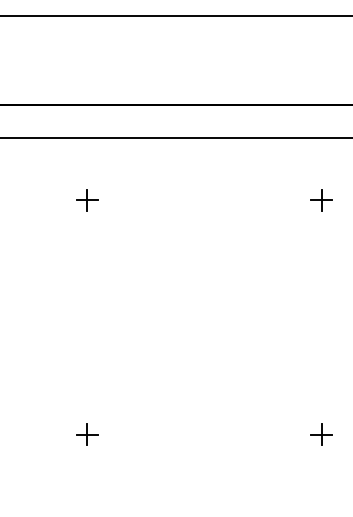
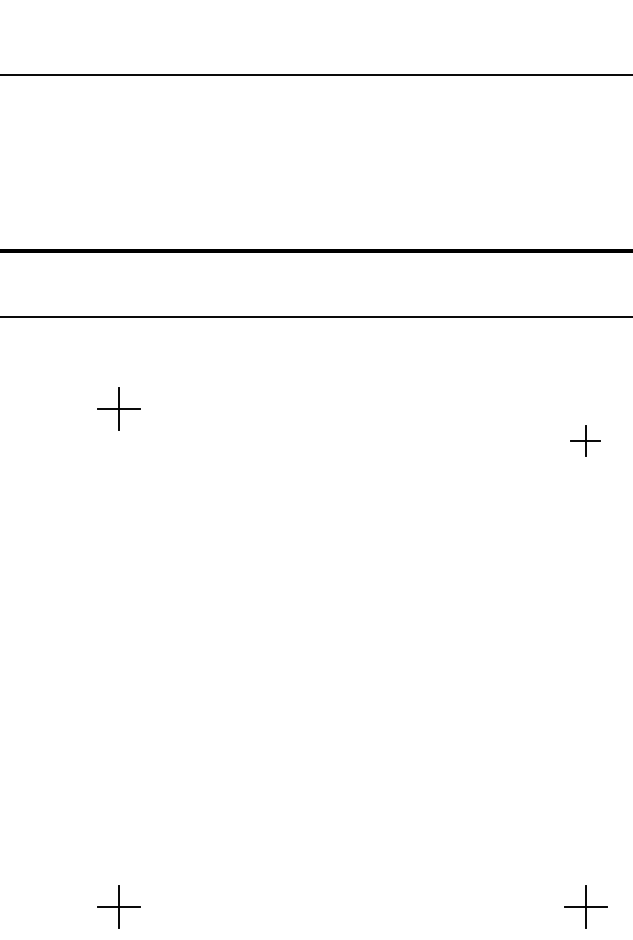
part: (87, 200) -> (120, 409), moved
part: (321, 200) -> (585, 441), size x0.7

